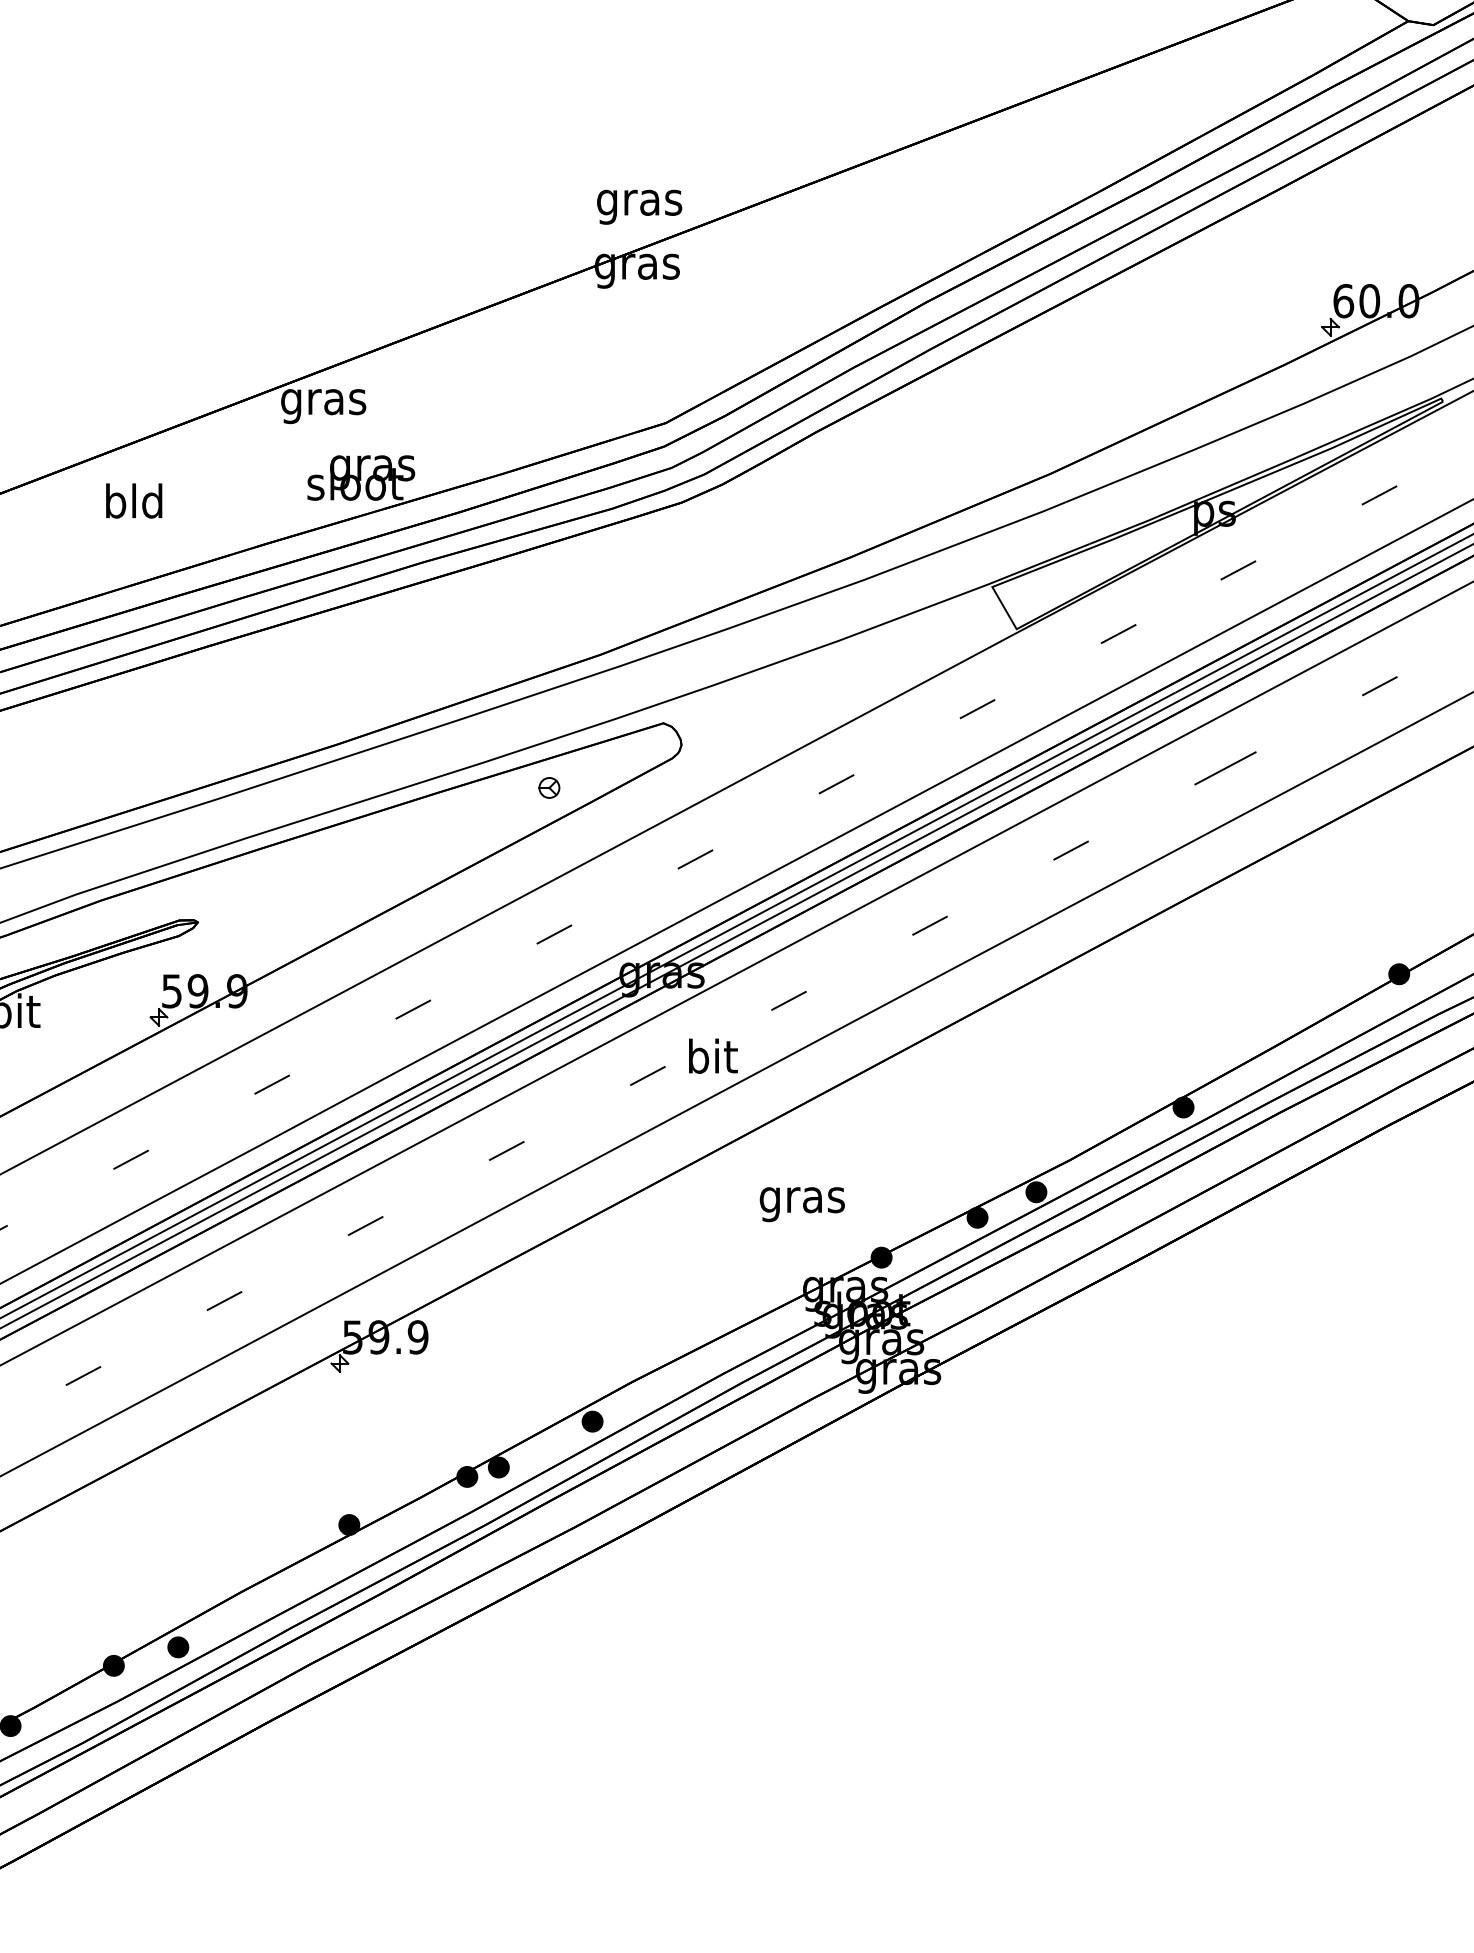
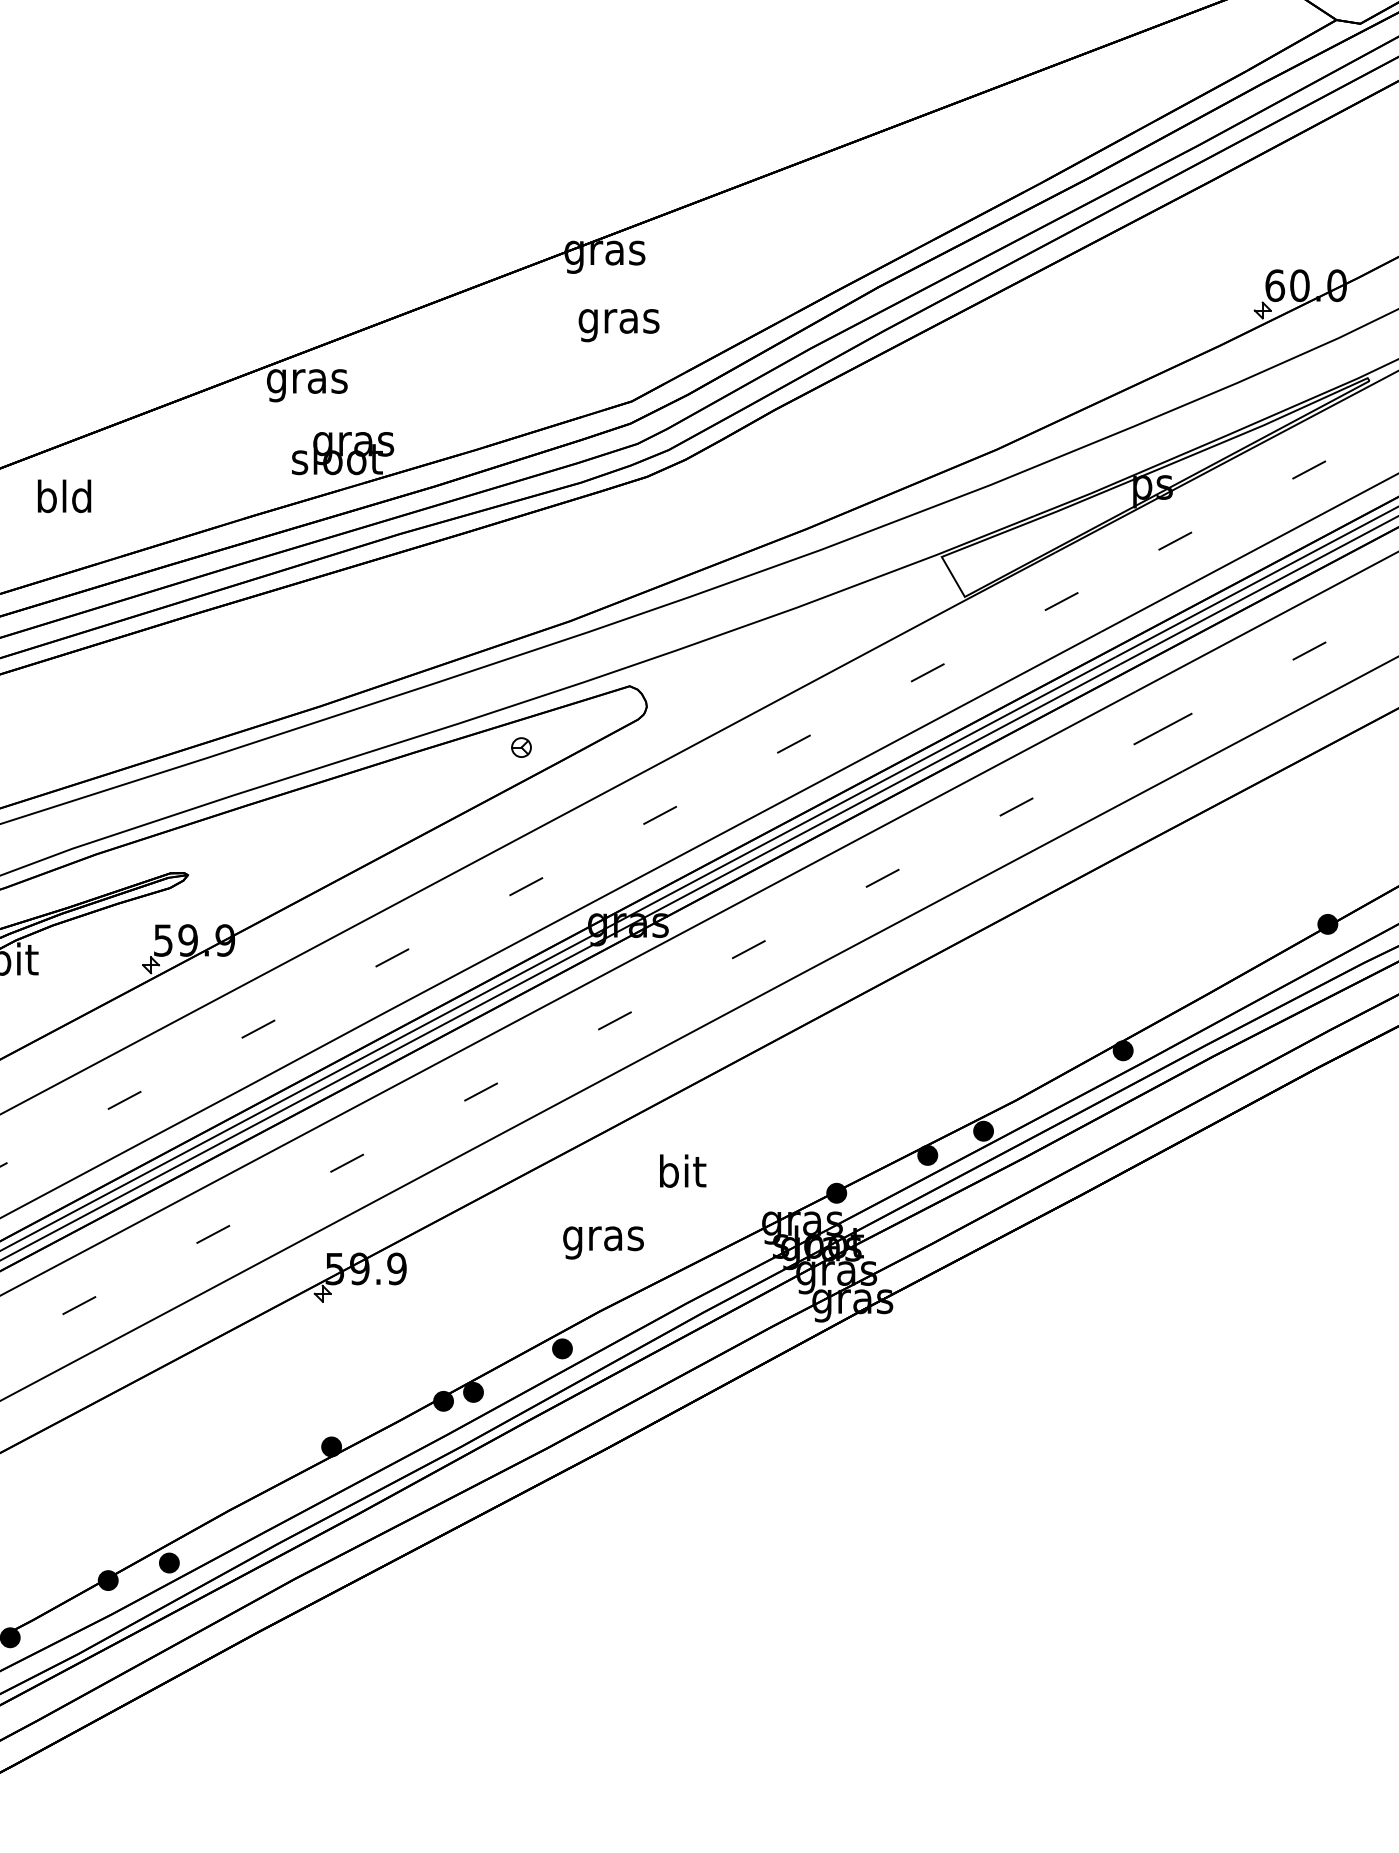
text: (638, 207) -> (618, 325), moved
text: (134, 501) -> (64, 496), moved
text: (713, 1055) -> (683, 1170), moved
text: (802, 1204) -> (603, 1242), moved

